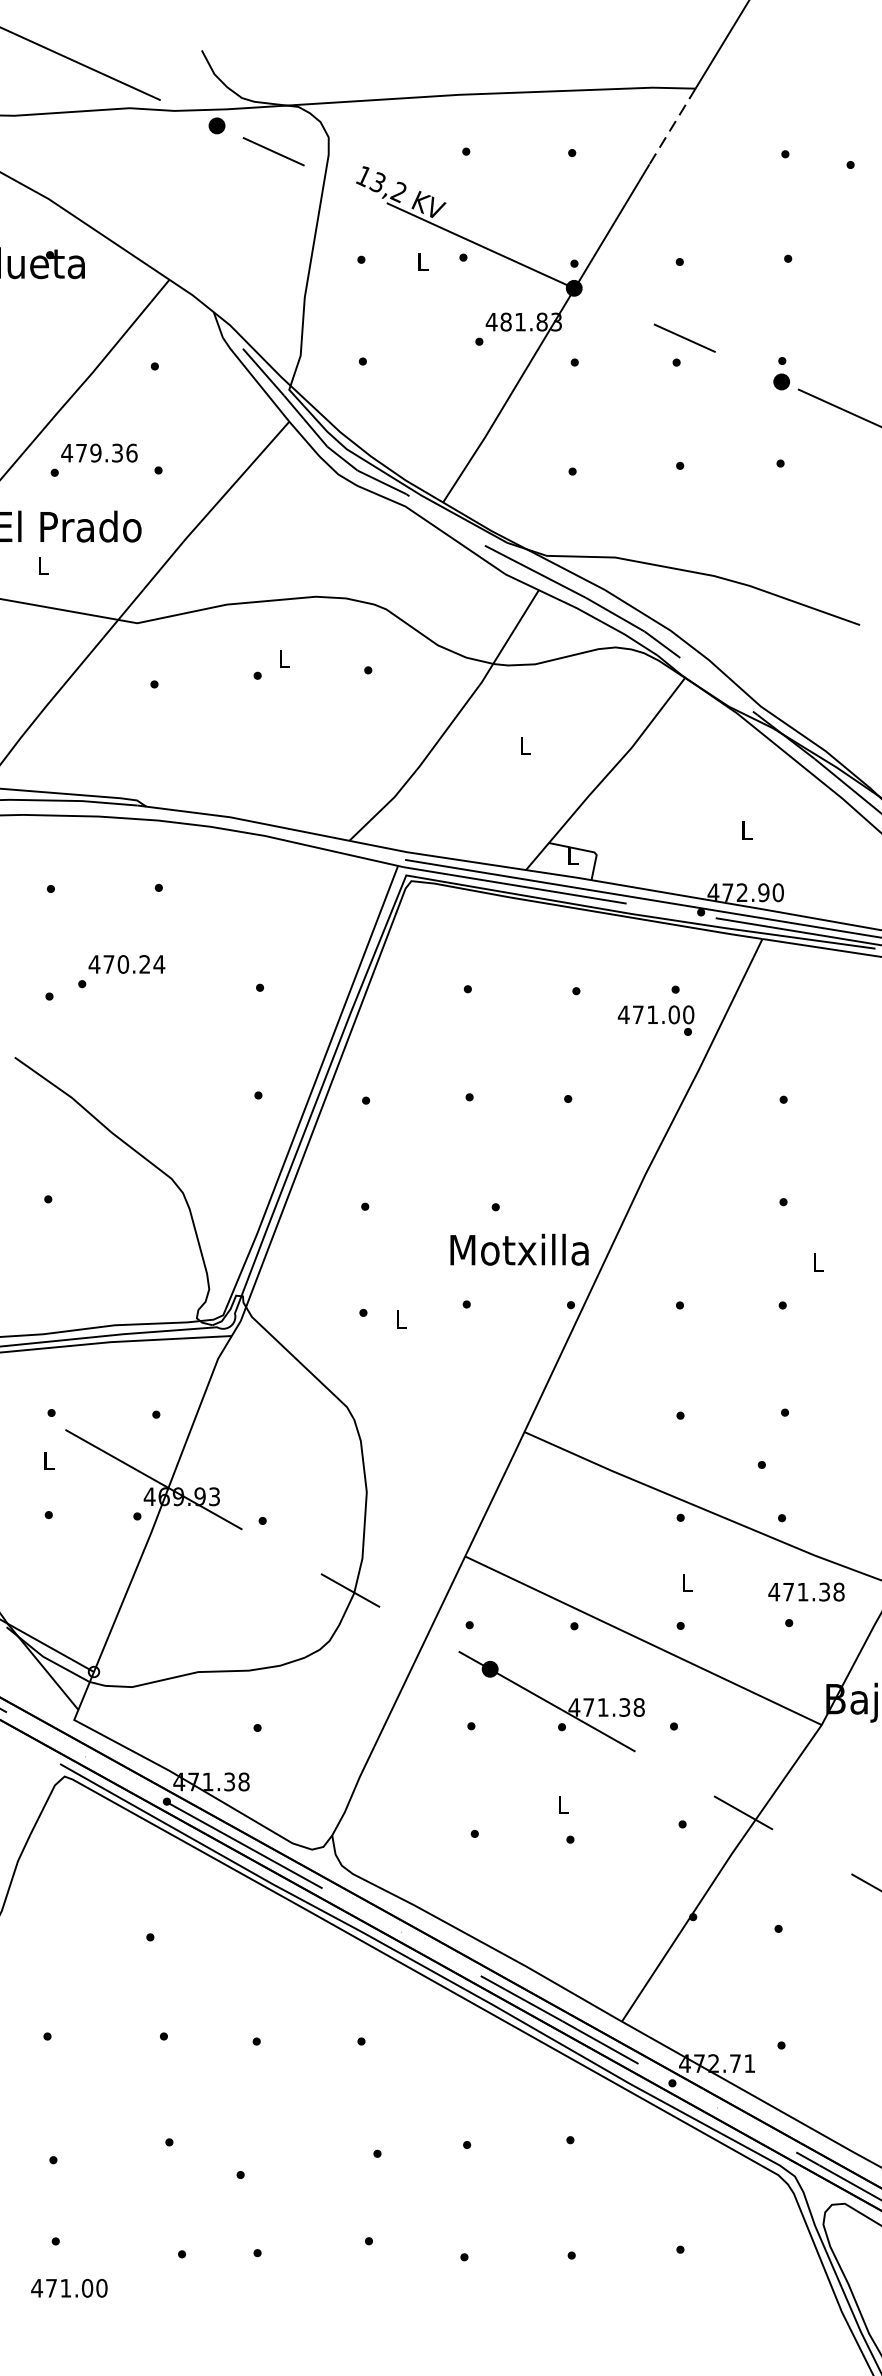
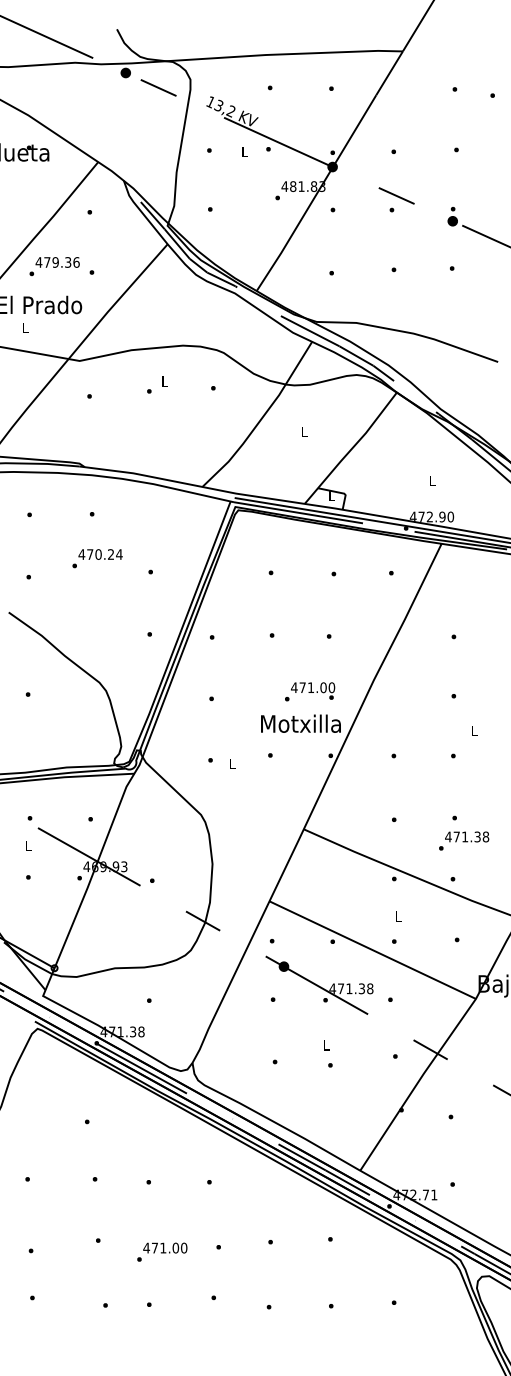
line: (672, 126) -> (389, 73), dashed -> solid
text: (121, 971) -> (97, 558), moved
text: (656, 1019) -> (313, 690), moved
text: (807, 1591) -> (467, 836), moved
text: (69, 2287) -> (165, 1247), moved

